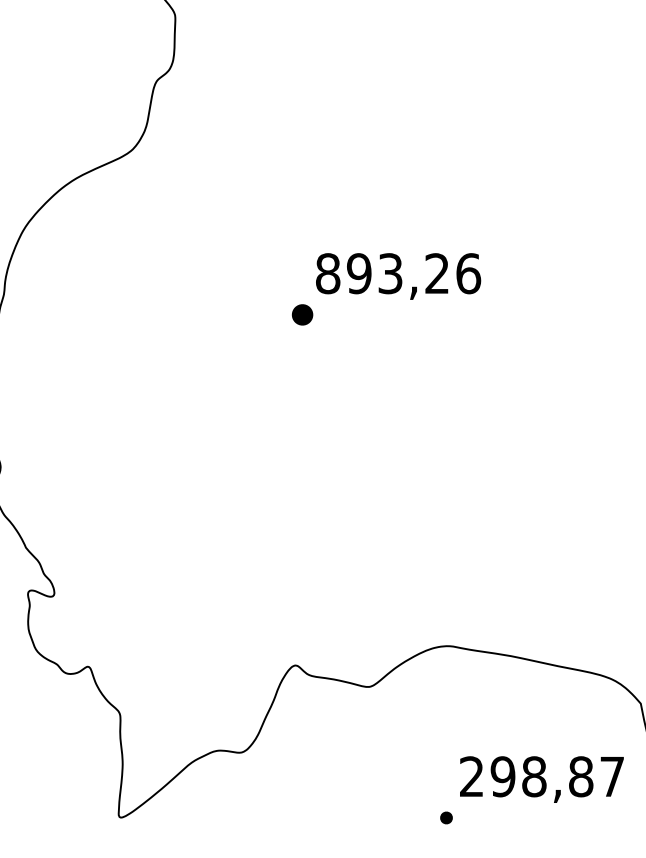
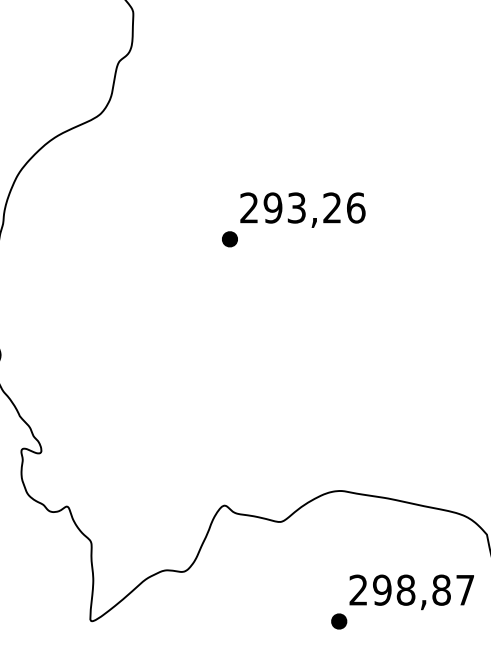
text: (328, 273) -> (249, 207), 893,26 -> 293,26
part: (446, 817) -> (339, 621), size x1.67

